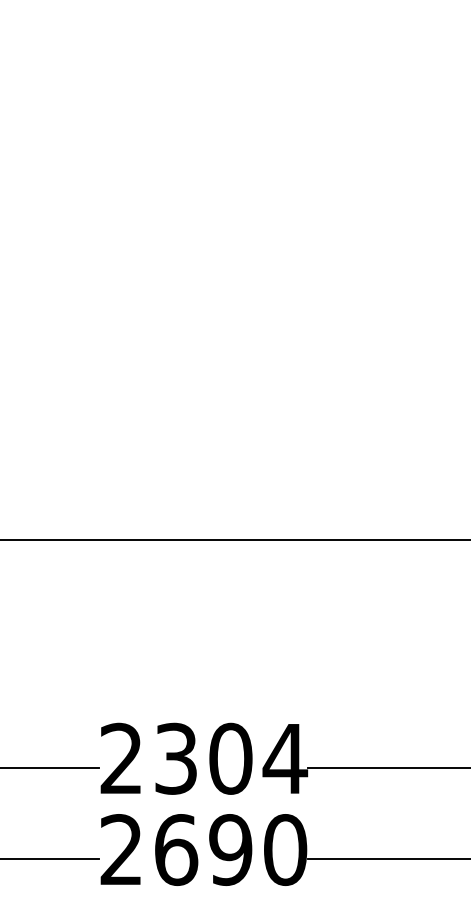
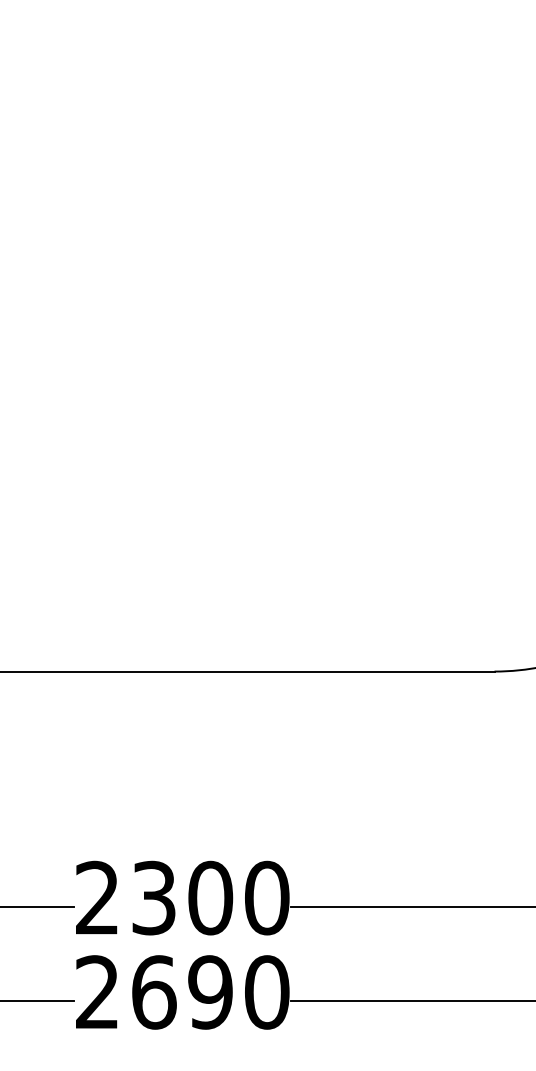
text: (284, 758) -> (266, 897), 2304 -> 2300

